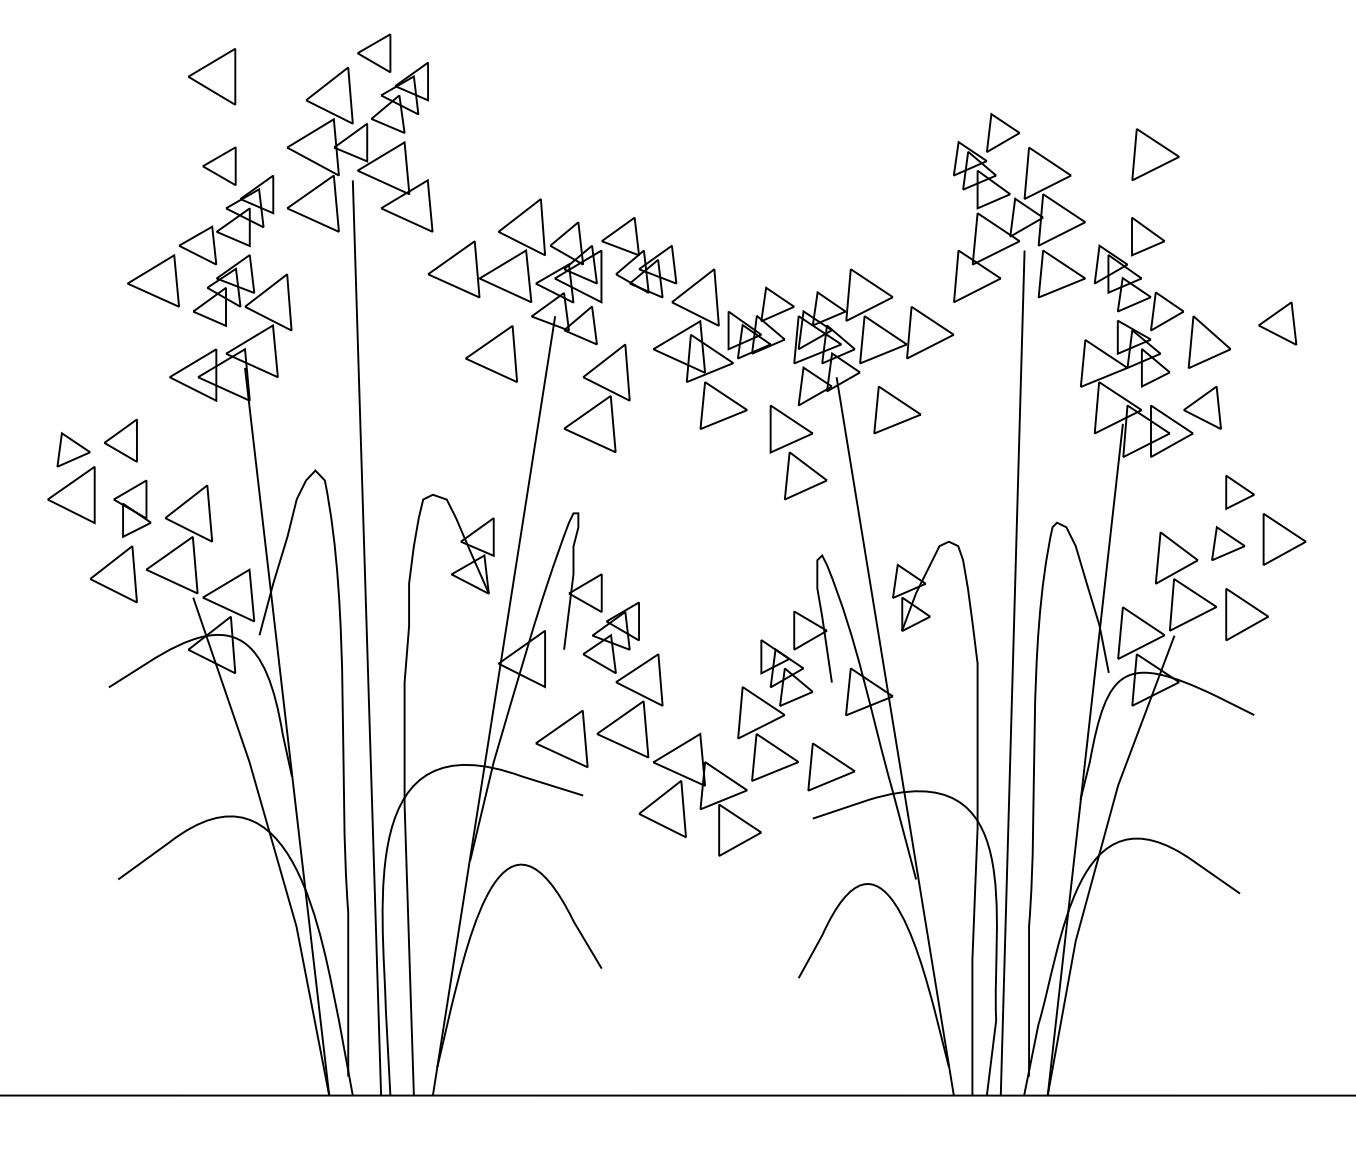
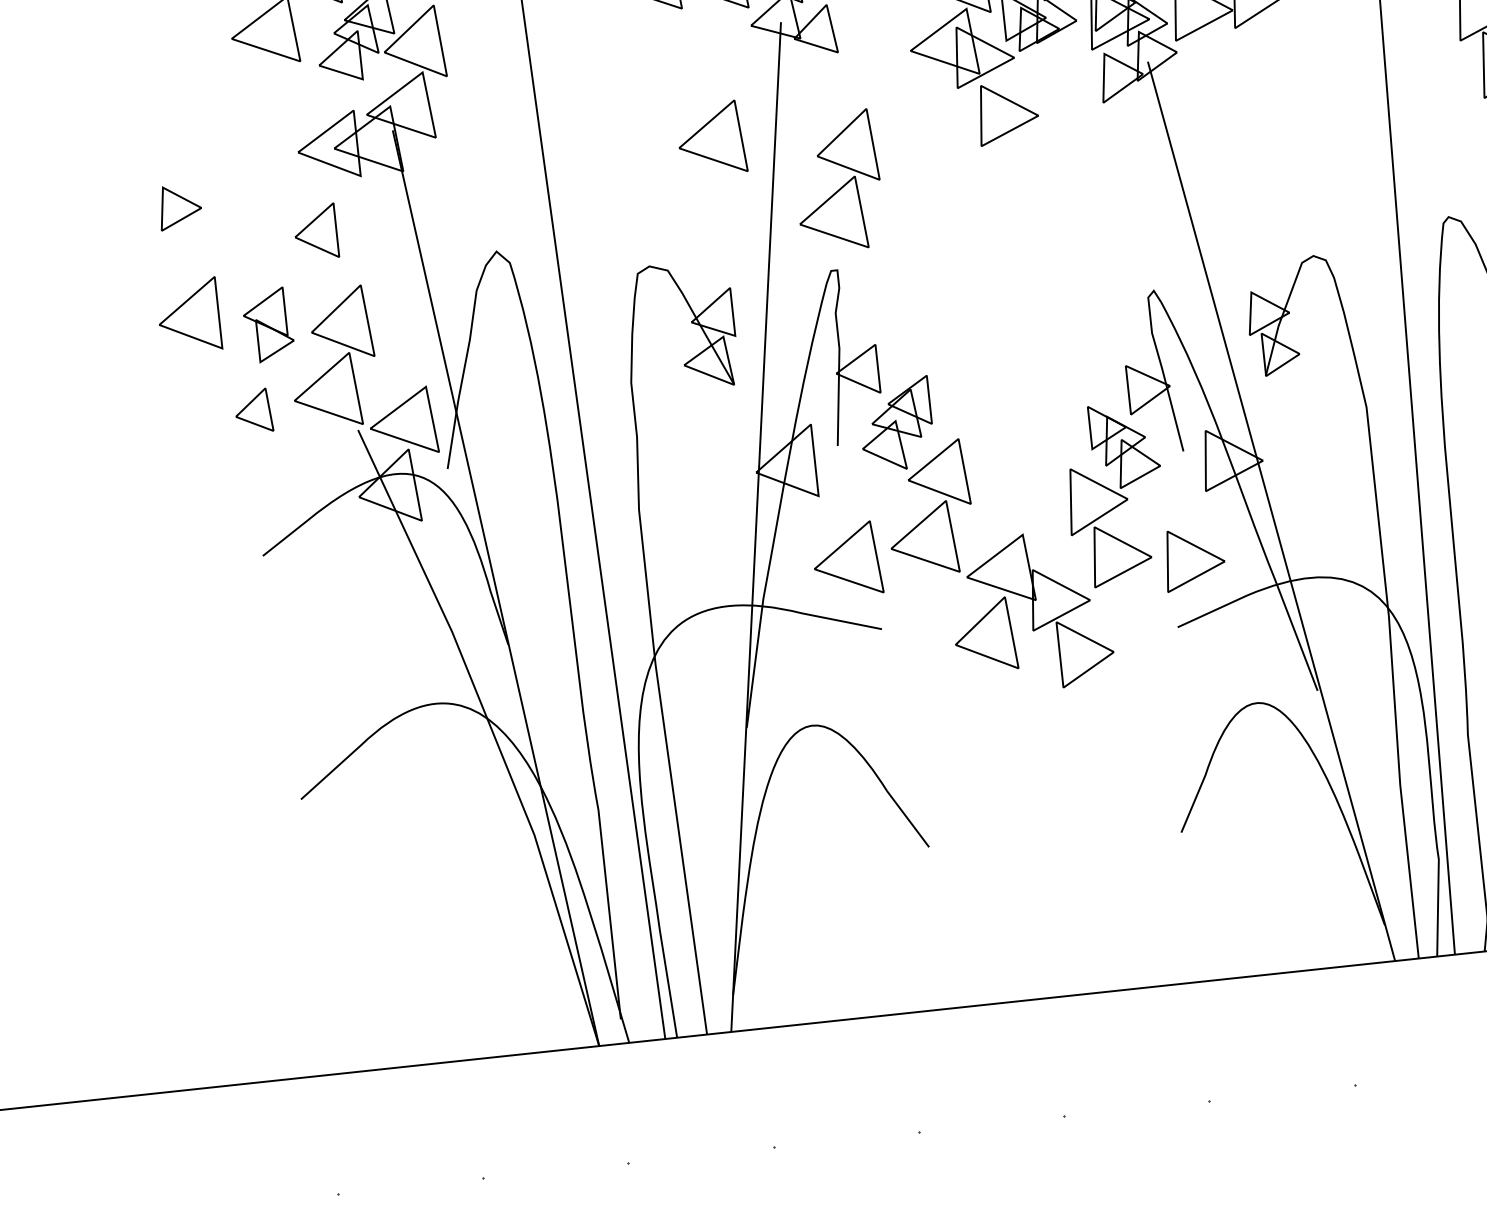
part: (491, 353) -> (711, 138), moved
part: (596, 398) -> (837, 181), moved
part: (897, 410) -> (1230, 95), removed
part: (120, 440) -> (315, 232), moved
part: (73, 449) -> (179, 206), moved
part: (798, 452) -> (1109, 162), removed
part: (113, 574) -> (253, 411), size x0.6

